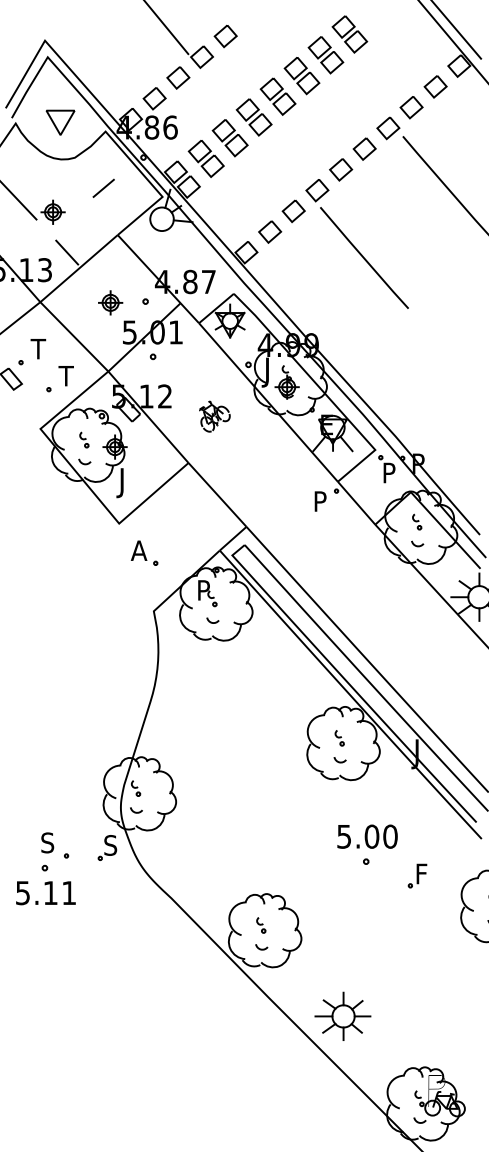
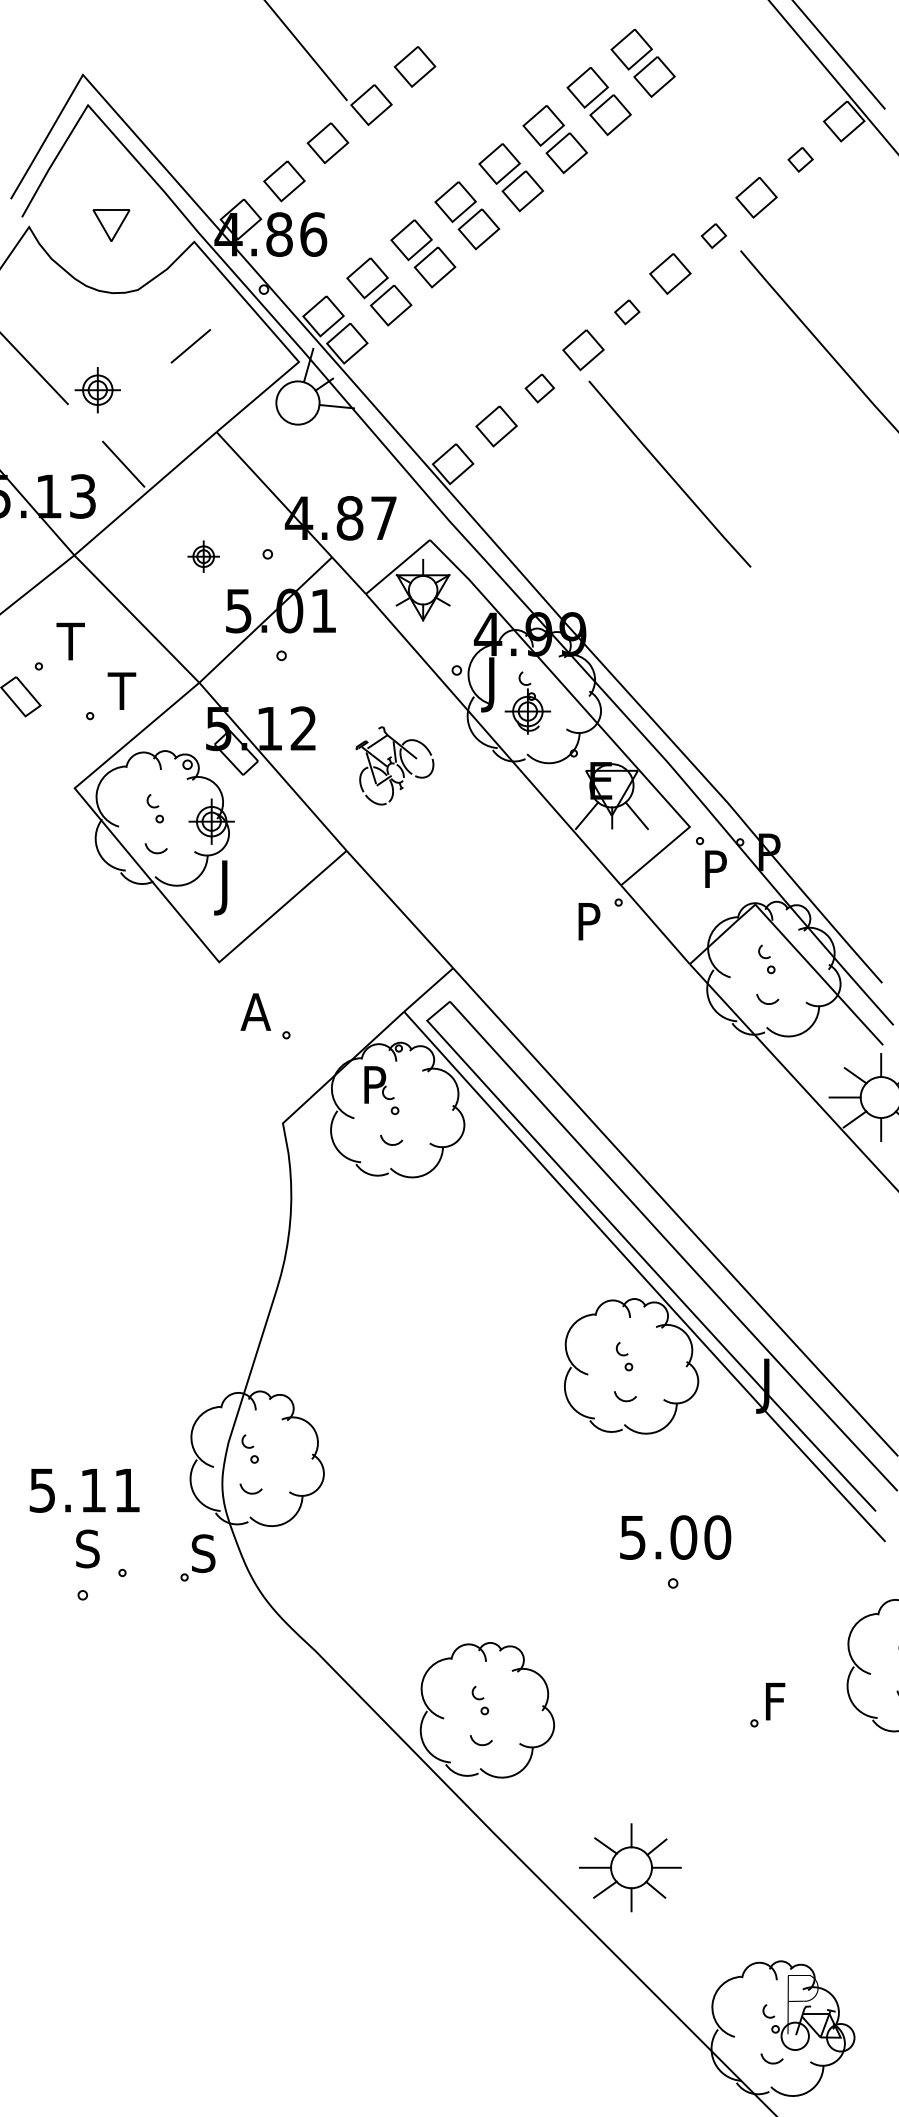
part: (435, 86) -> (800, 159), size x0.6
part: (60, 122) -> (111, 225), size x0.7
part: (388, 128) -> (714, 236), size x0.6
part: (341, 169) -> (627, 311), size x0.6
part: (293, 211) -> (539, 388), size x0.7
part: (110, 302) -> (203, 555), size x0.7
part: (214, 416) -> (394, 765), size x1.4
part: (417, 875) -> (767, 1704), moved
text: (45, 893) -> (83, 1491), moved

